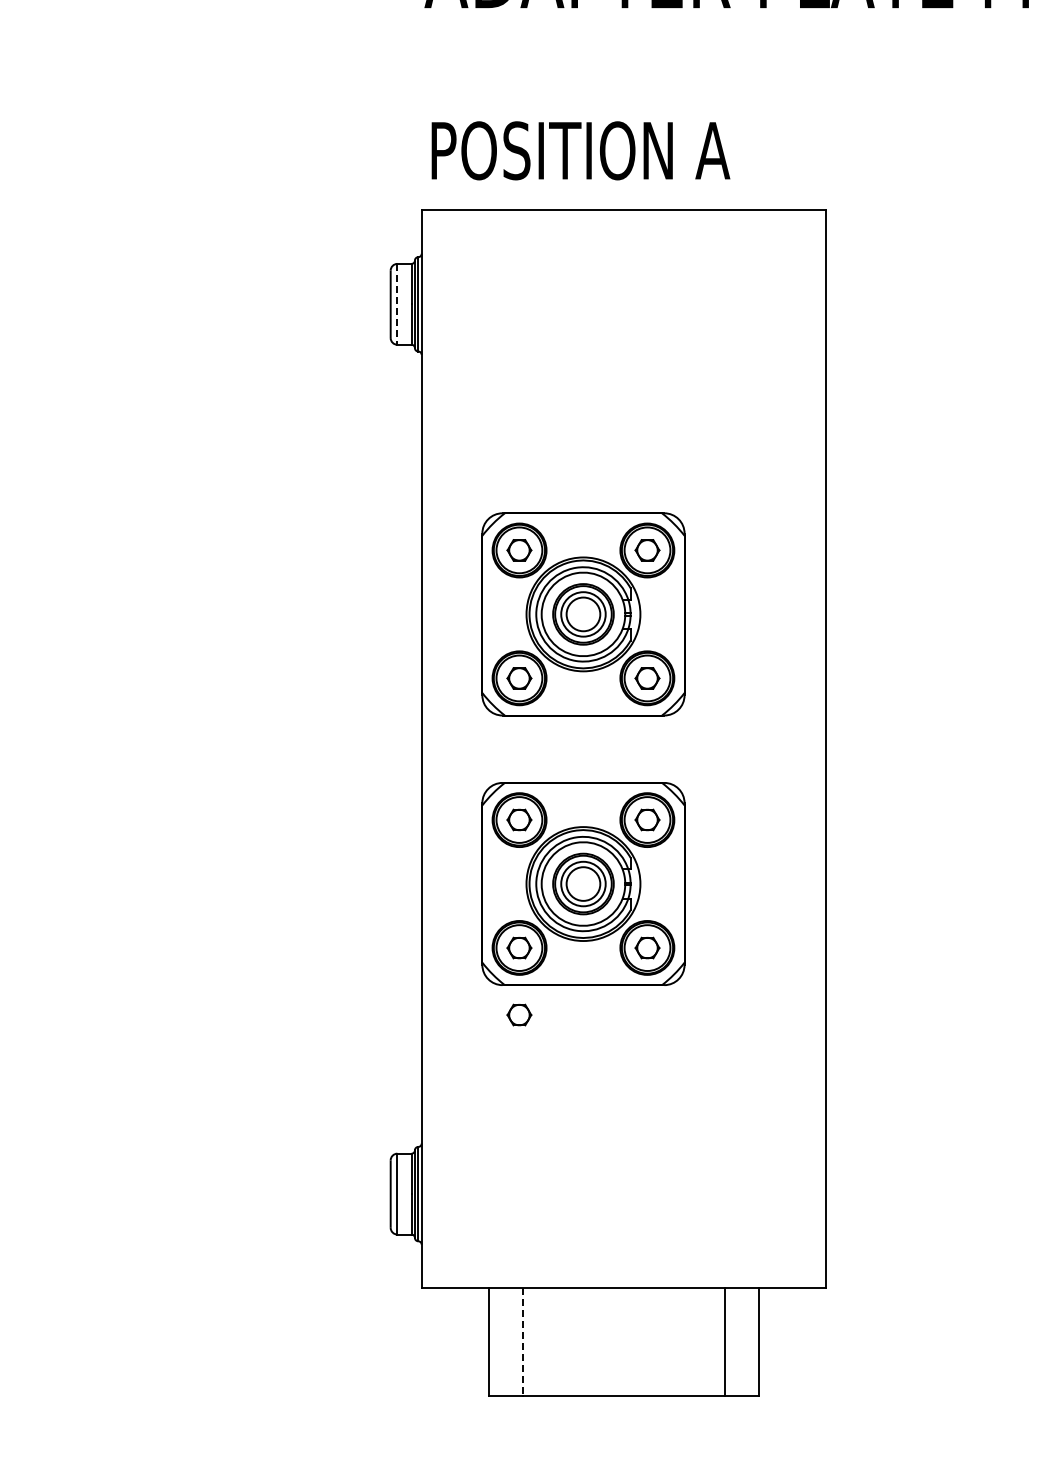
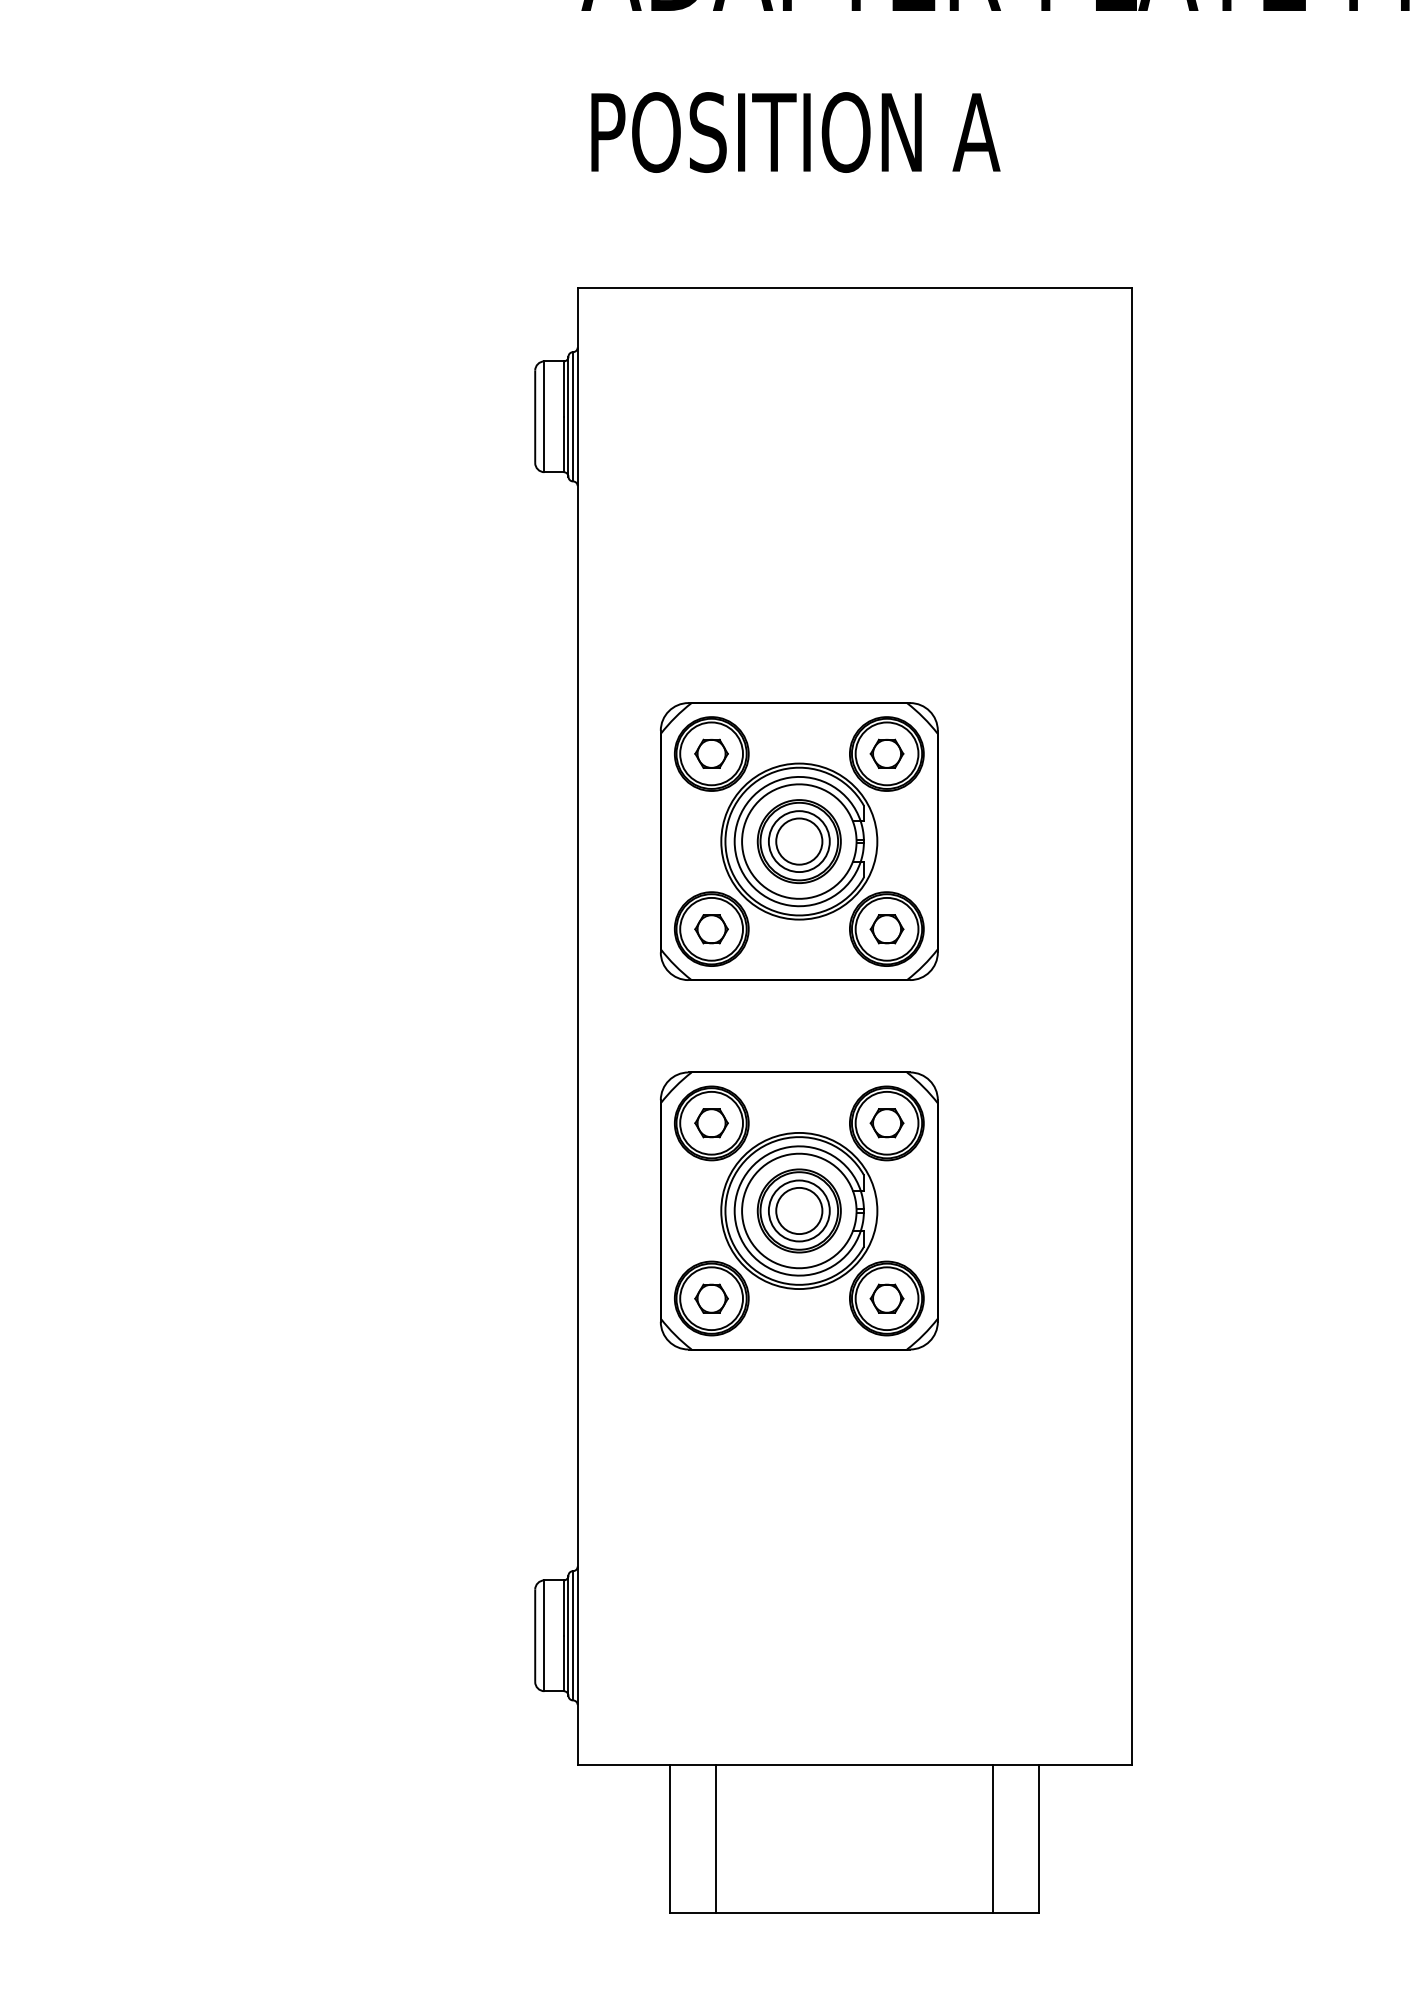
text: (580, 150) -> (795, 132), moved
line: (397, 304) -> (544, 417), dashed -> solid
part: (519, 1014) -> (711, 1389), removed
line: (522, 1342) -> (715, 1839), dashed -> solid

